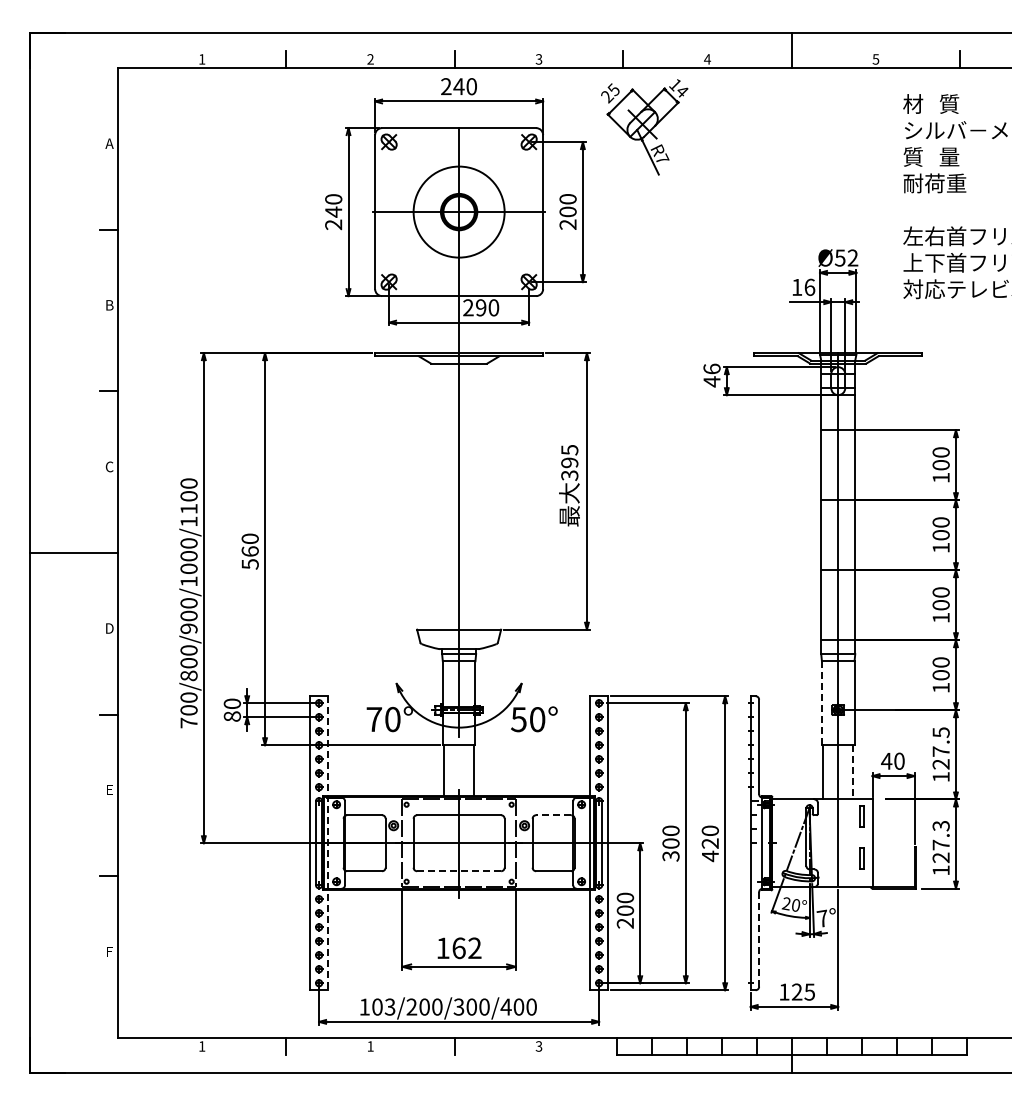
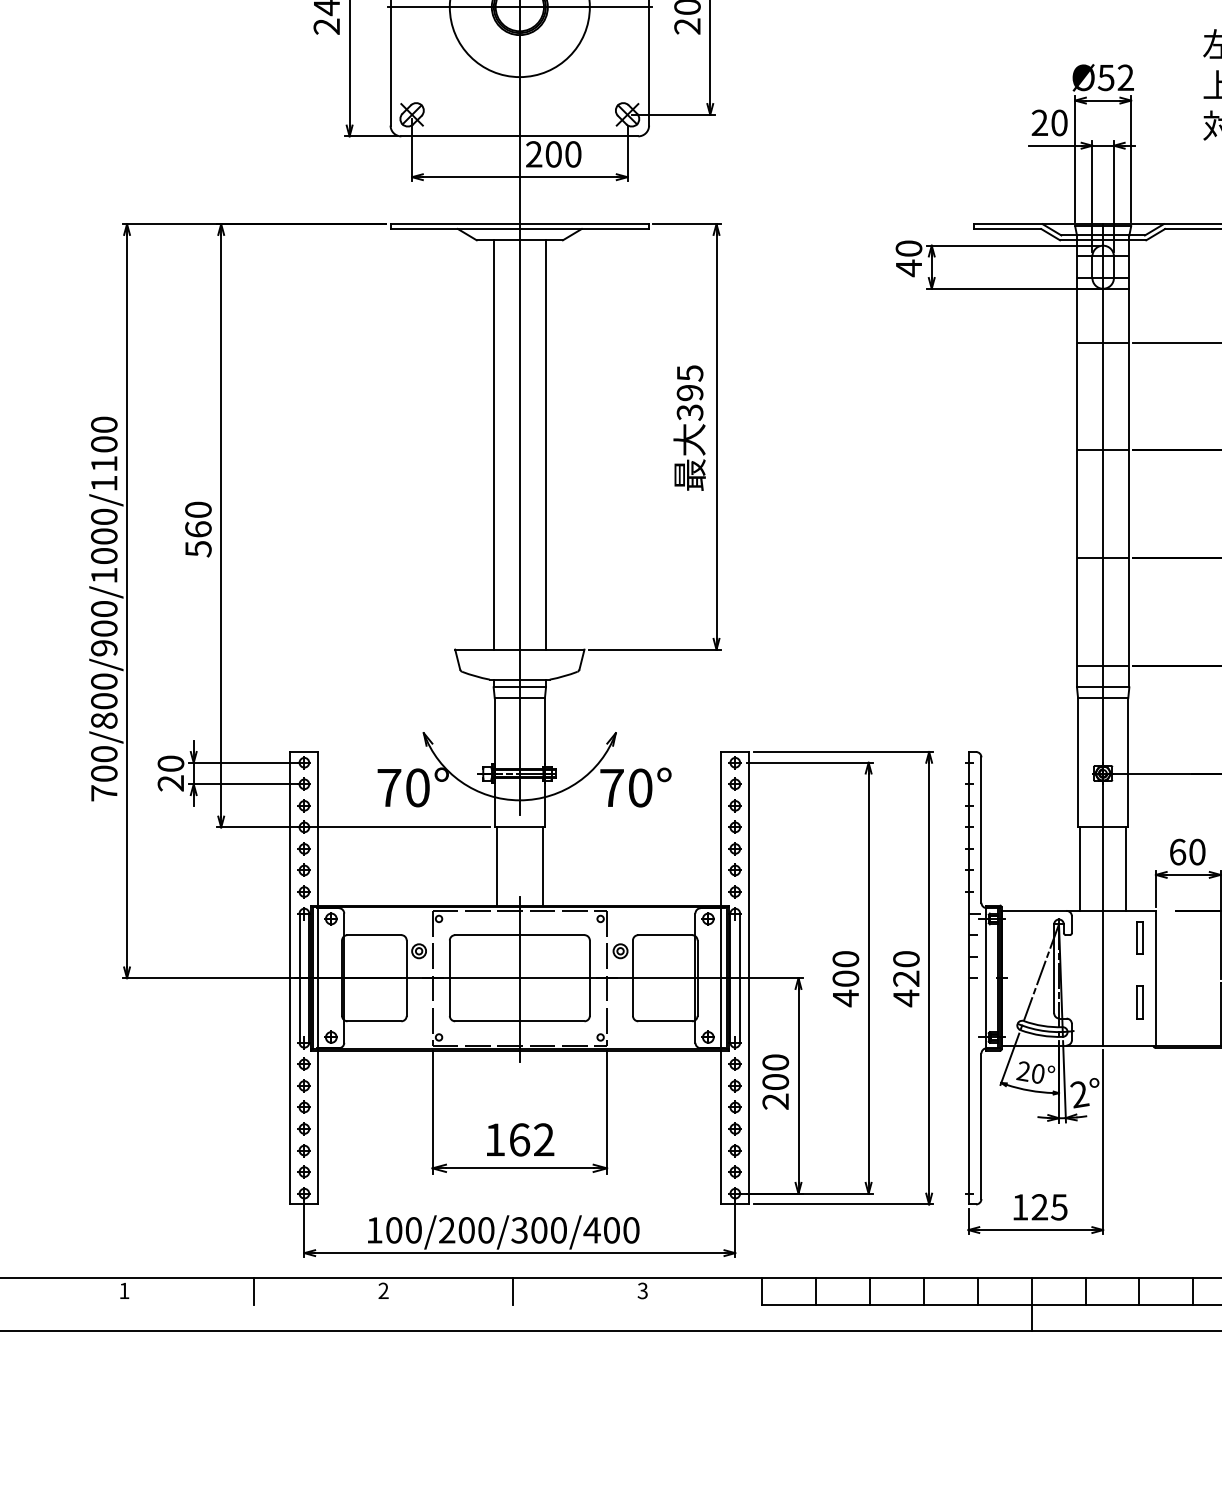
text: (803, 286) -> (1049, 121), 16 -> 20
text: (481, 307) -> (554, 153), 290 -> 200
text: (711, 368) -> (908, 247), 46 -> 40
line: (442, 496) -> (494, 444), added
line: (476, 496) -> (546, 444), added
line: (821, 703) -> (1077, 763), dashed -> solid
text: (232, 716) -> (171, 783), 80 -> 20
text: (518, 719) -> (611, 787), 50° -> 70°
text: (886, 760) -> (1177, 850), 40 -> 60
line: (853, 772) -> (1126, 869), dashed -> solid
line: (553, 815) -> (665, 935), dashed -> solid
line: (328, 843) -> (318, 978), dashed -> solid
text: (670, 856) -> (845, 998), 300 -> 400
line: (459, 871) -> (520, 1021), dashed -> solid
text: (822, 918) -> (1078, 1094), 7° -> 2°
line: (759, 939) -> (982, 1126), dashed -> solid
text: (389, 1006) -> (412, 1229), 103/200/300/400 -> 100/200/300/400
text: (370, 1046) -> (383, 1290), 1 -> 2

